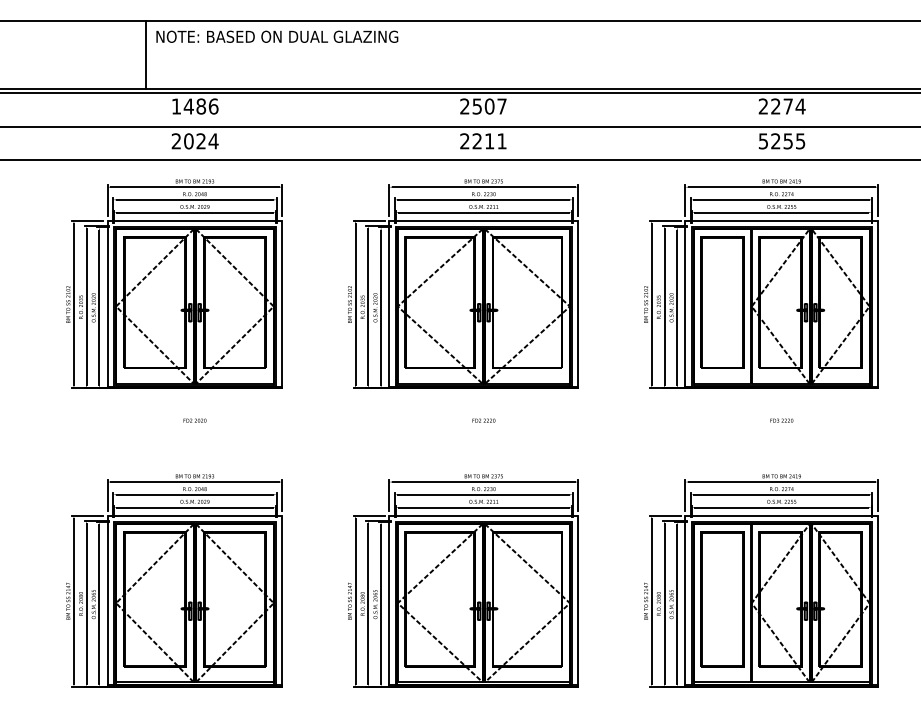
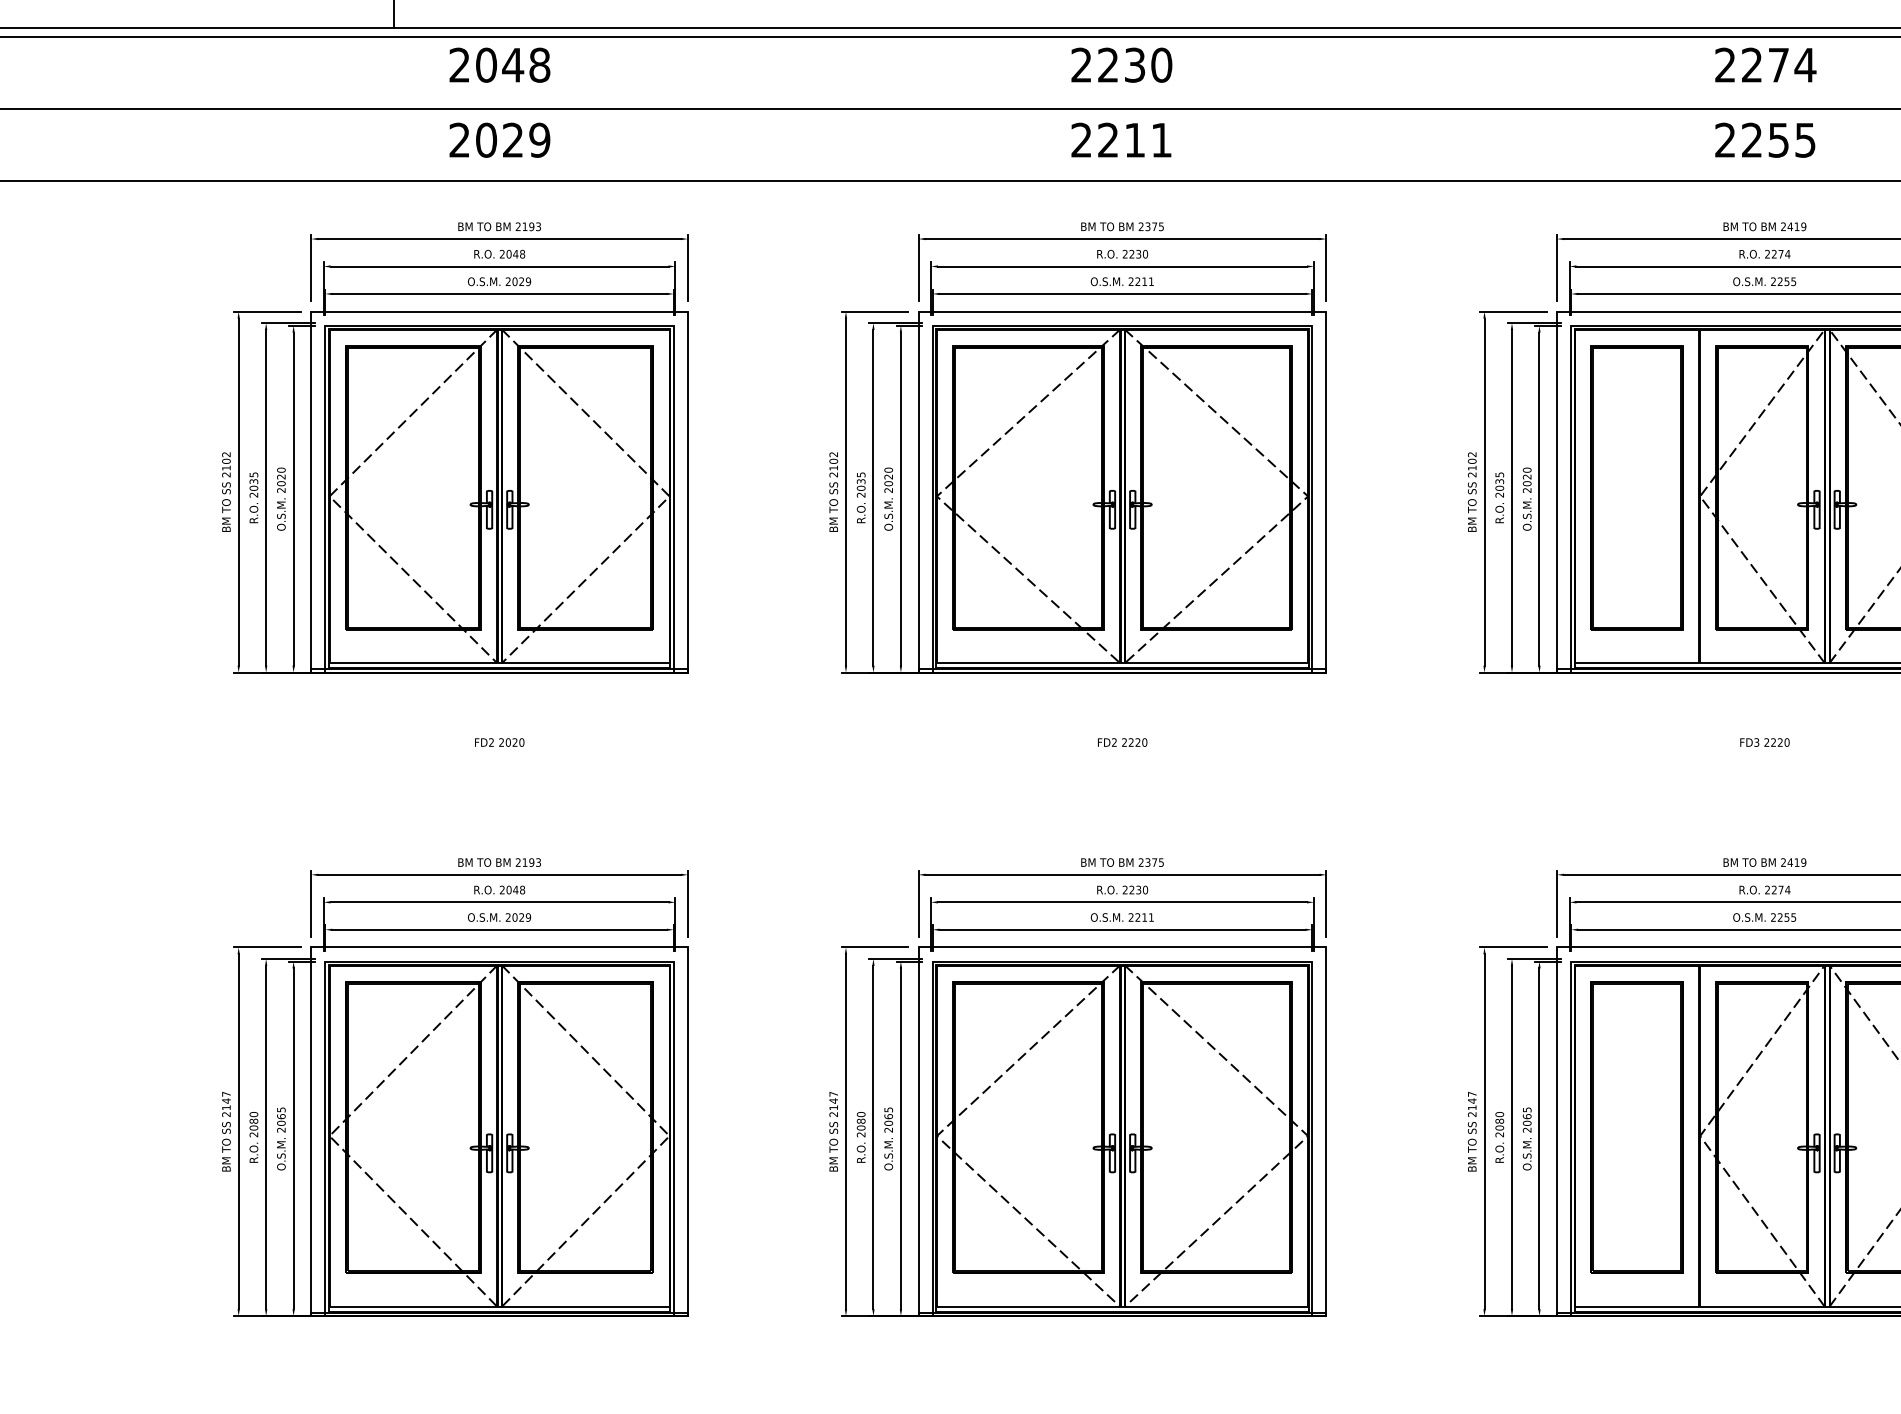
text: (194, 106) -> (498, 65), 1486 -> 2048
text: (489, 106) -> (1134, 65), 2507 -> 2230
text: (213, 141) -> (539, 140), 2024 -> 2029
text: (762, 141) -> (1723, 140), 5255 -> 2255

